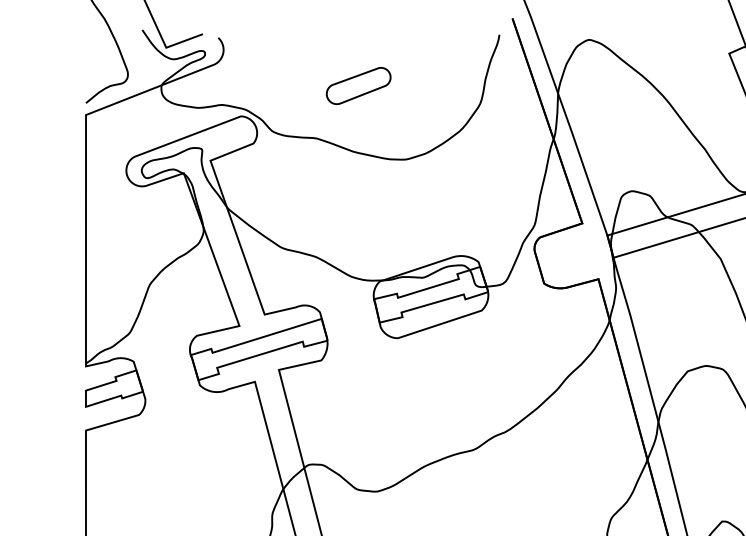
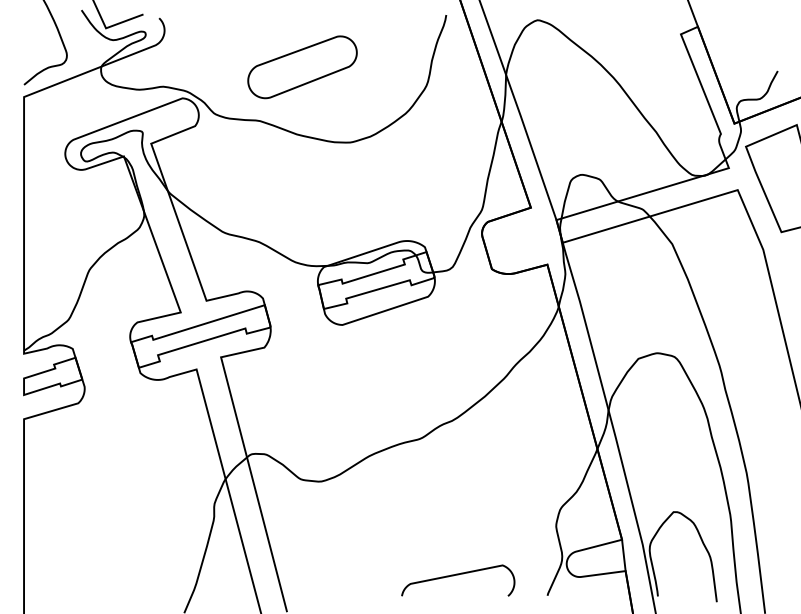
part: (358, 86) -> (302, 67), size x1.67

